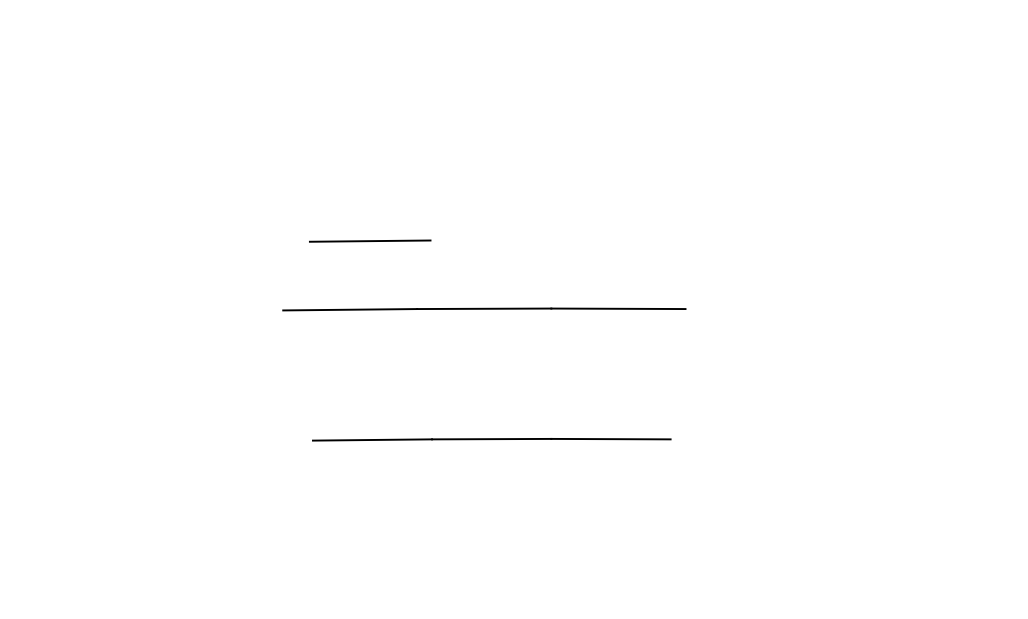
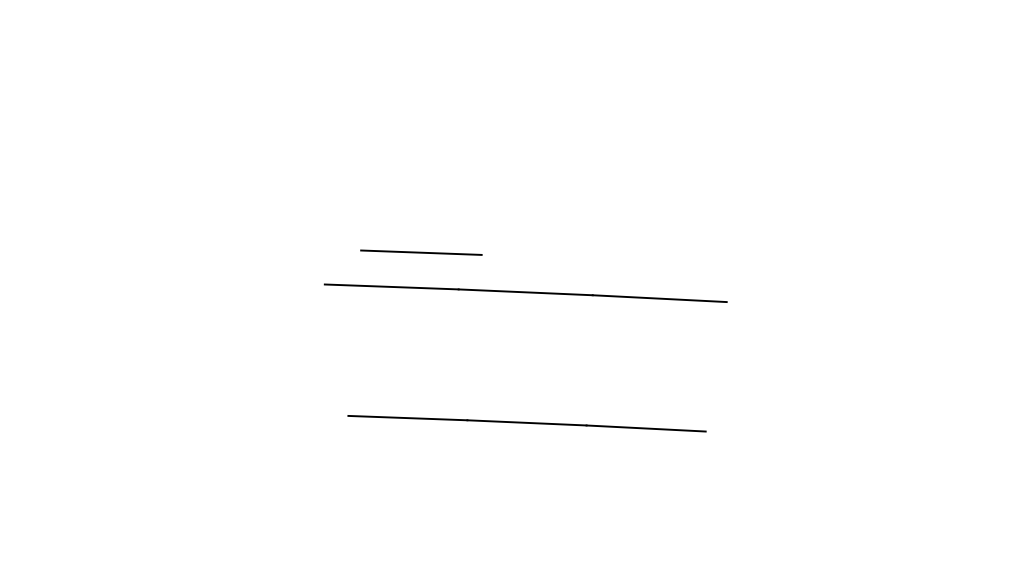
line: (370, 240) -> (421, 252), moved

